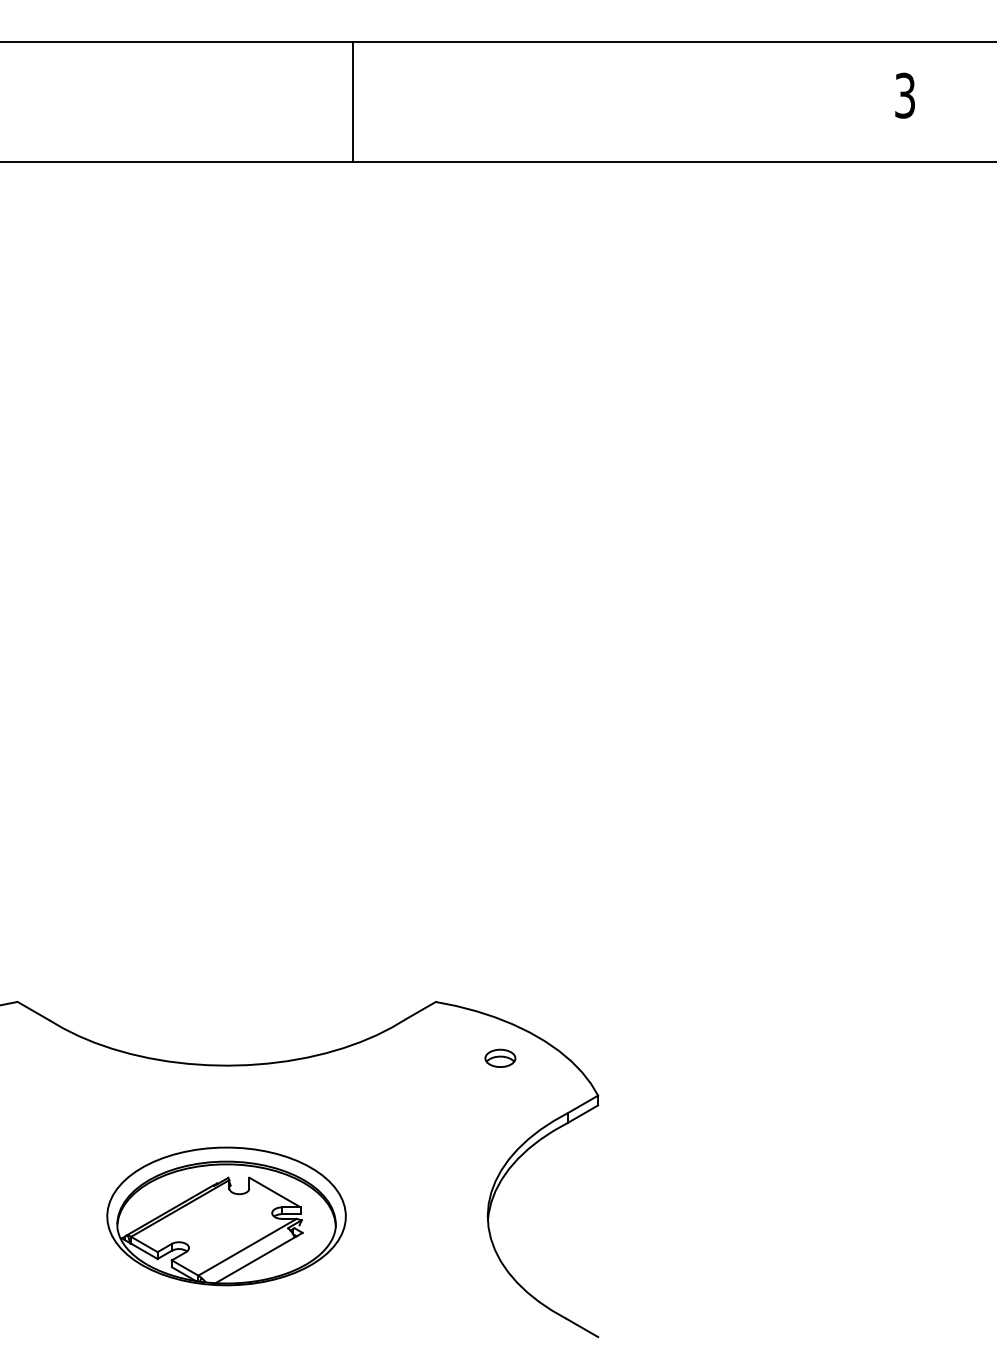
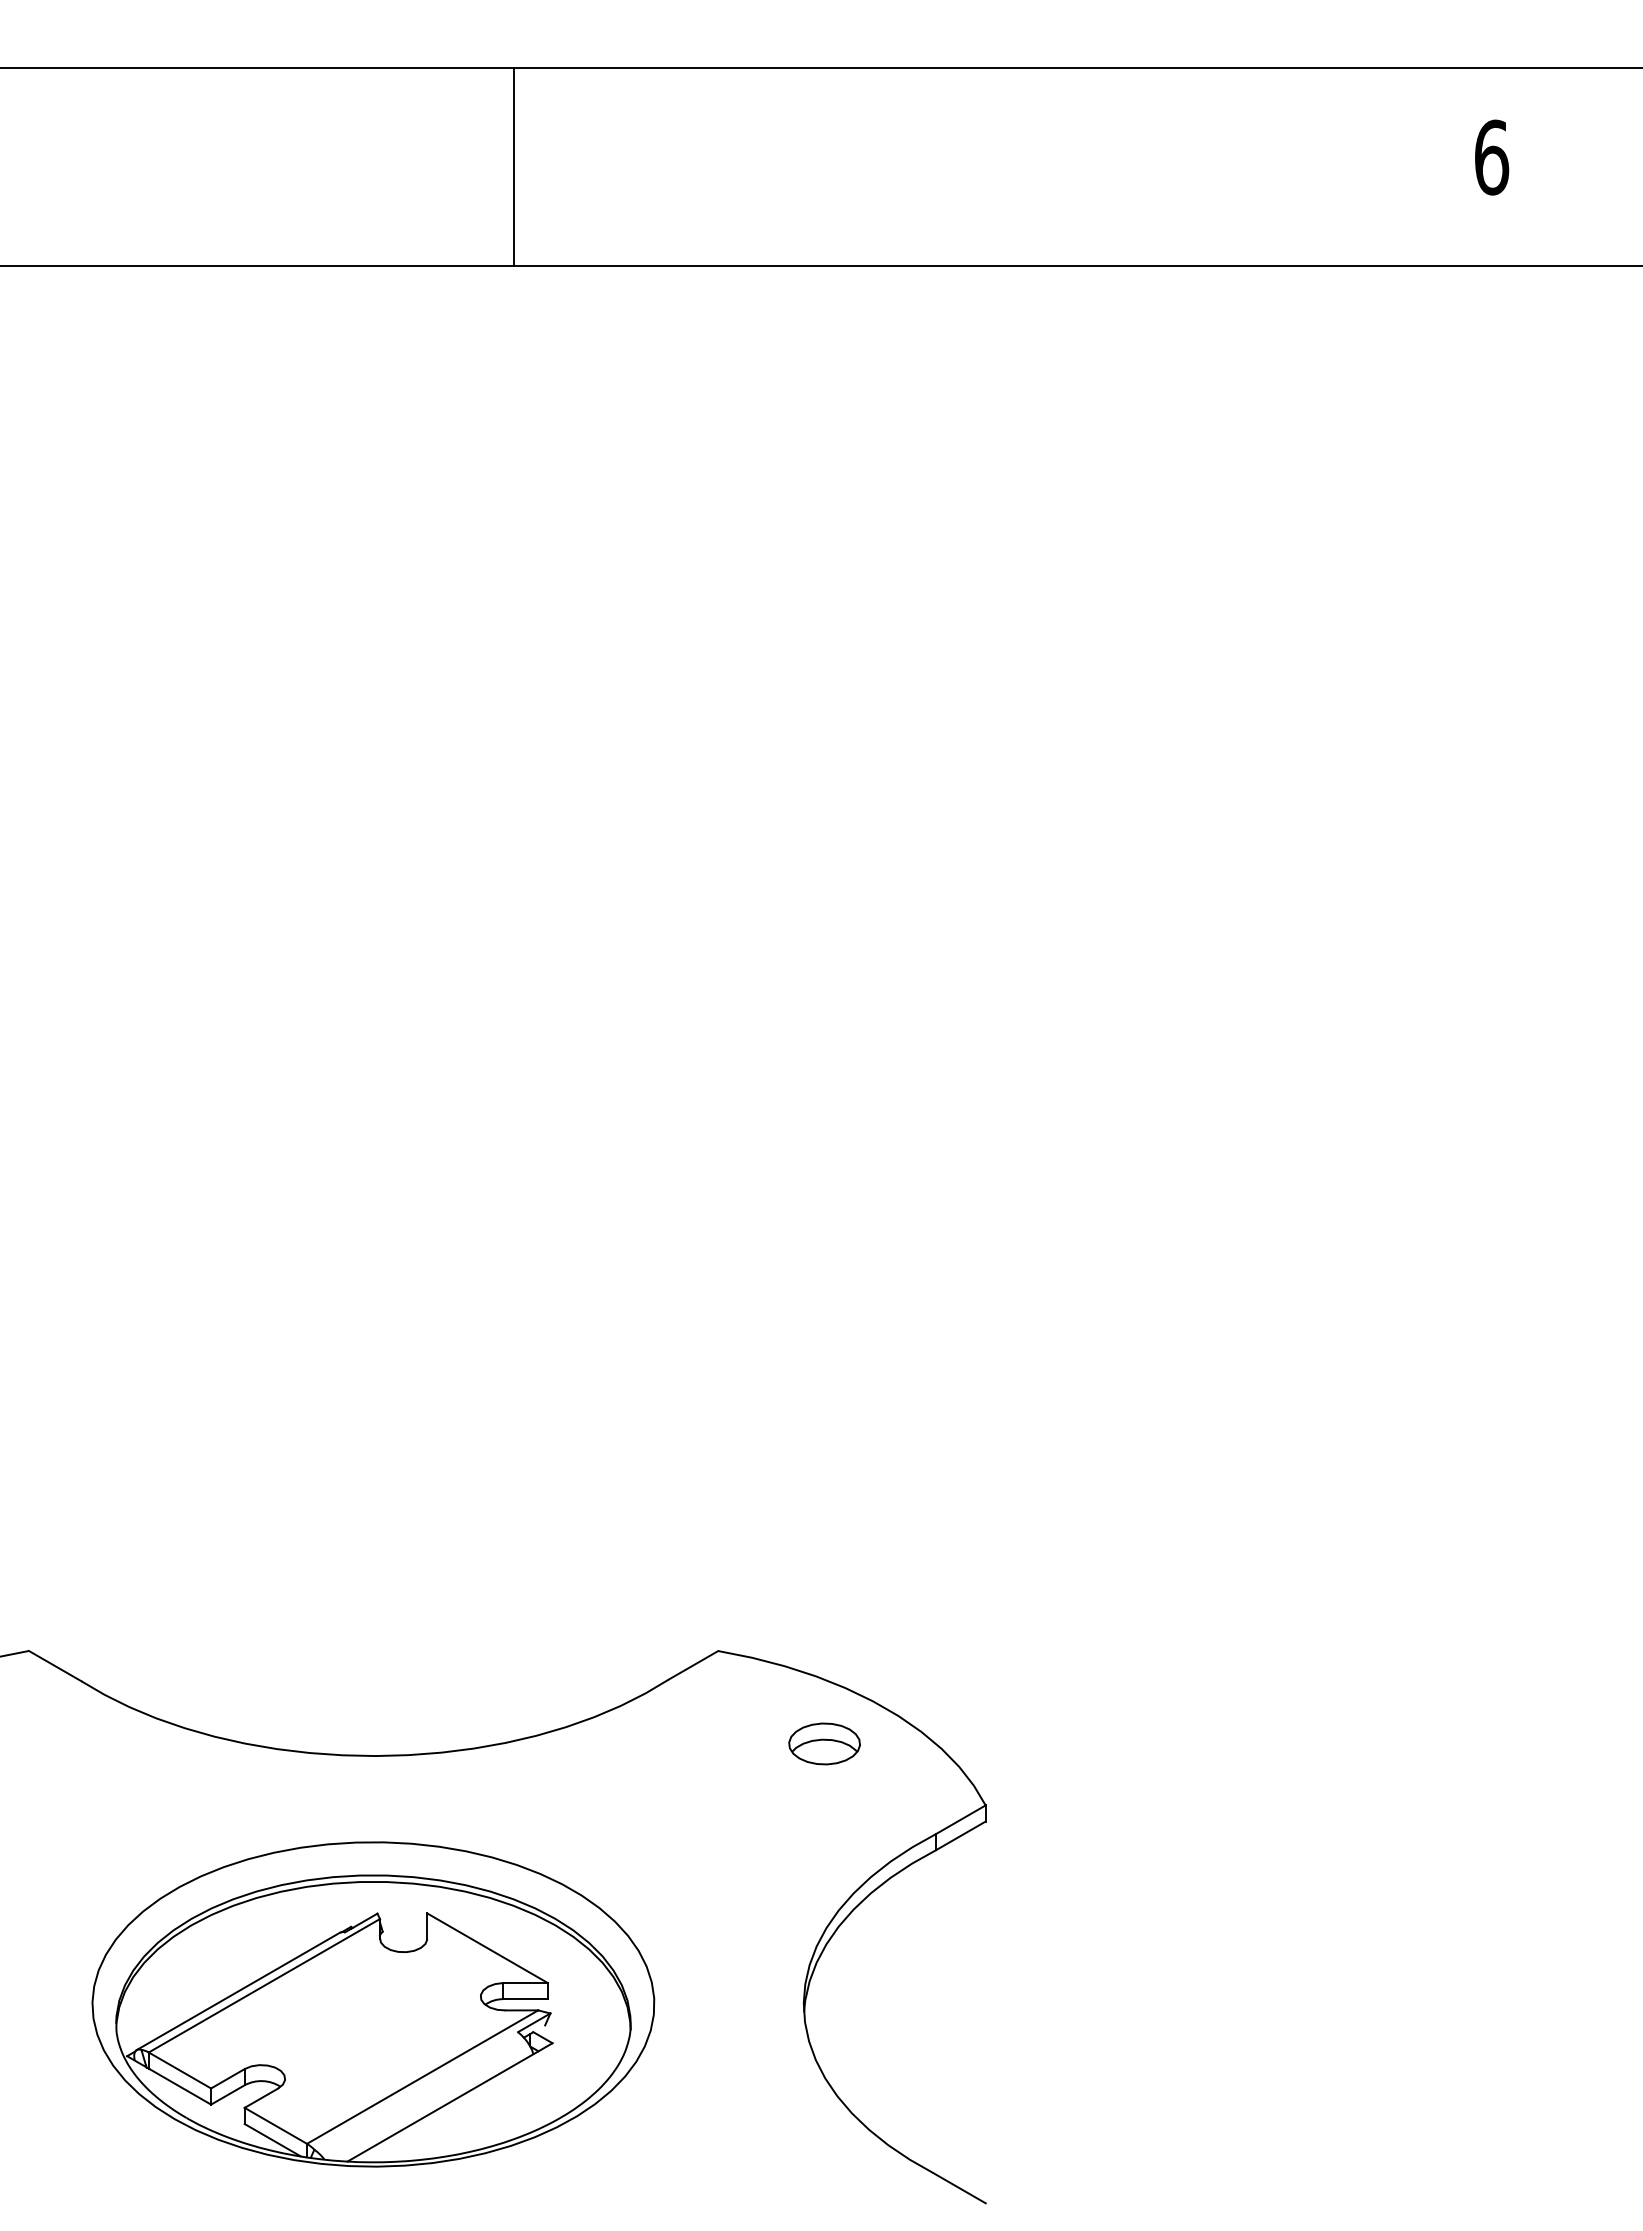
text: (905, 95) -> (1492, 157), 3 -> 6
line: (352, 101) -> (513, 167), moved
part: (500, 1058) -> (824, 1744), size x1.43
part: (226, 1216) -> (373, 2004), size x1.43

